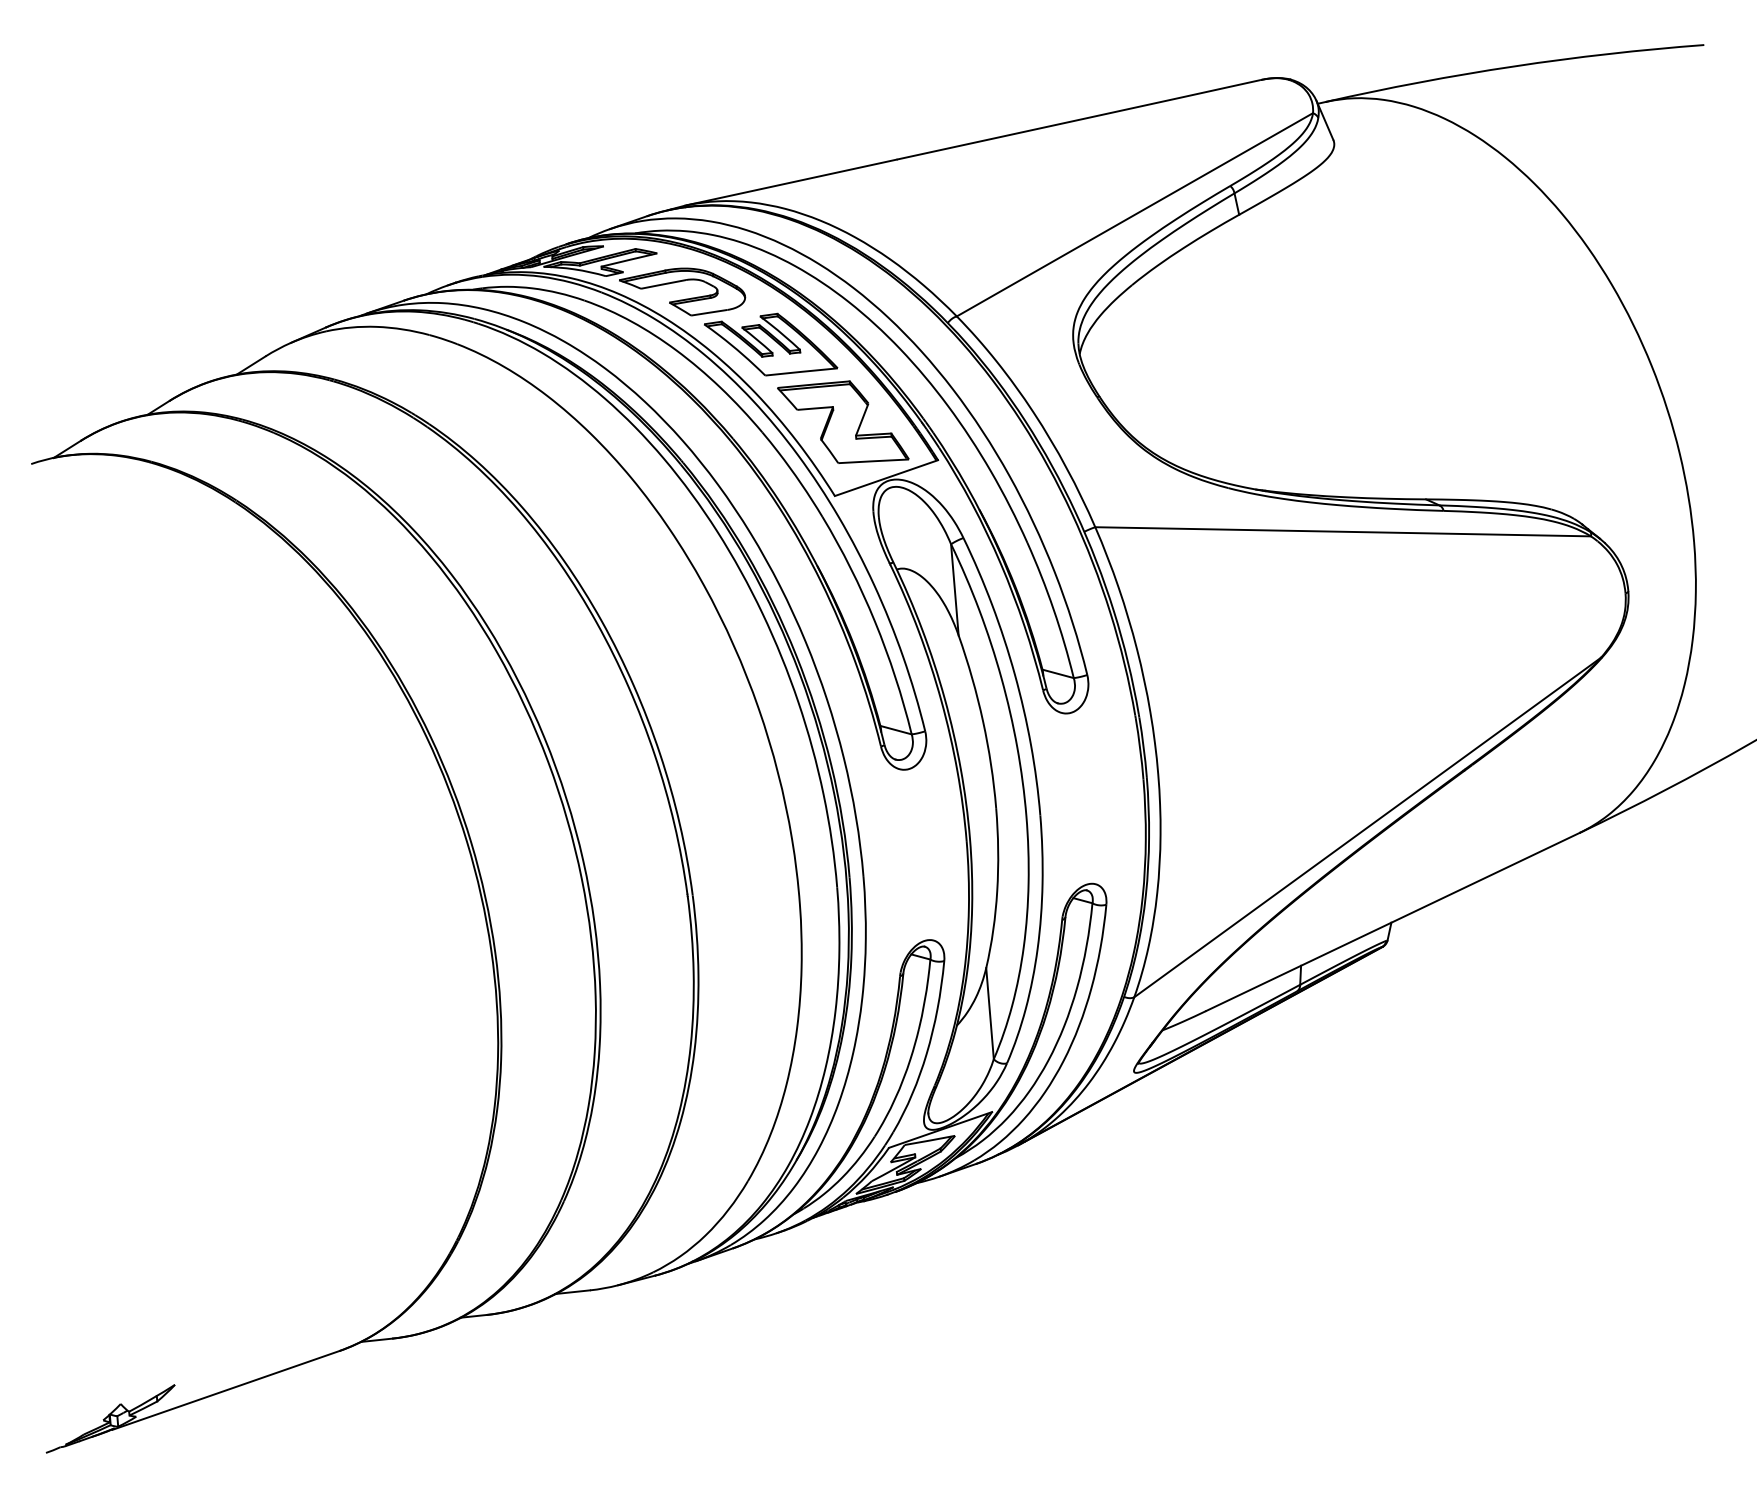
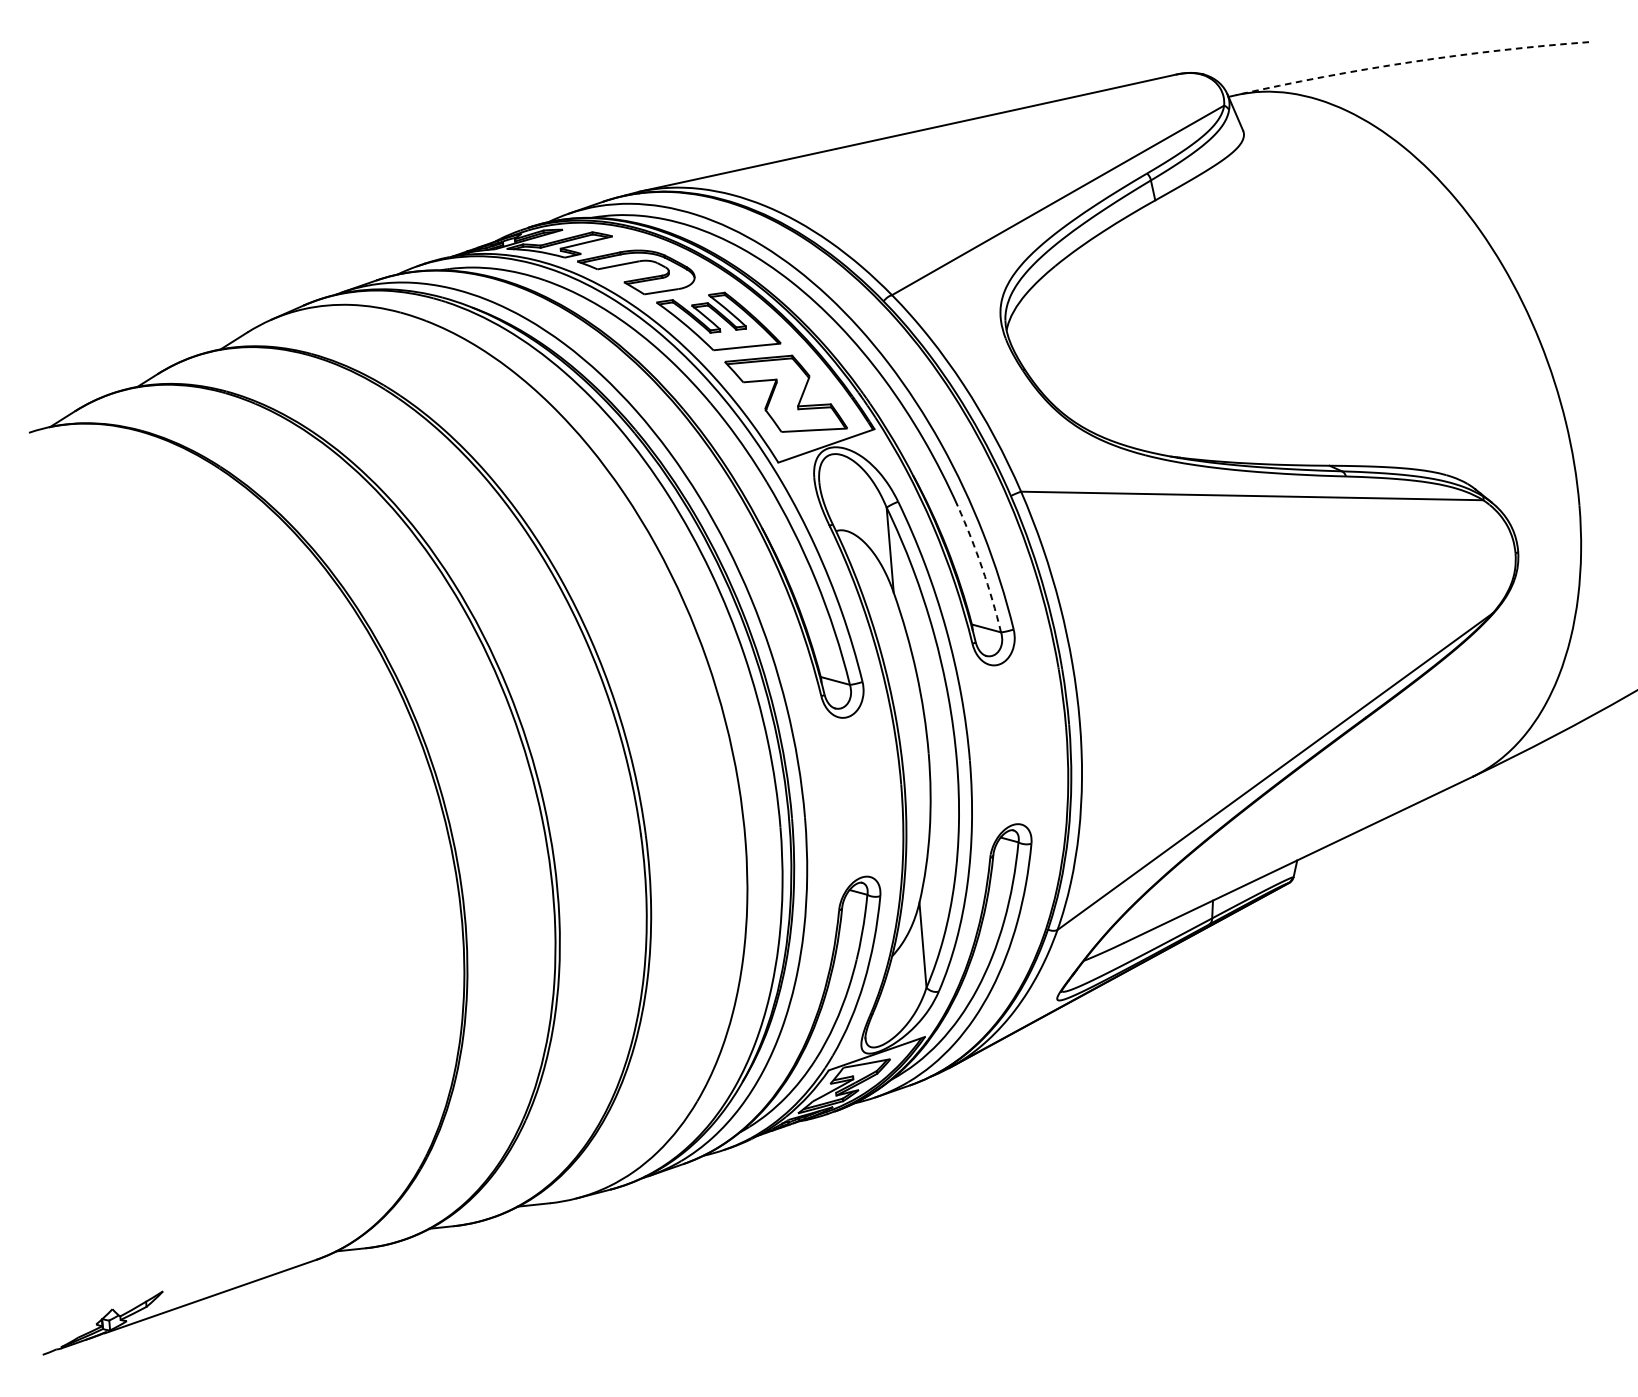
arc: (1513, 66) -> (1411, 62), solid -> dashed
arc: (1053, 609) -> (982, 568), solid -> dashed

